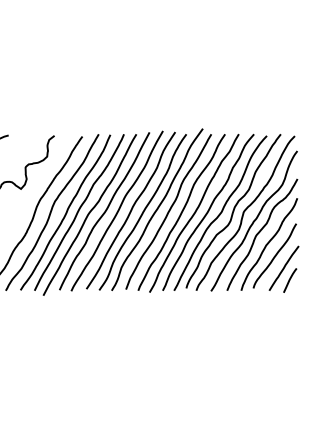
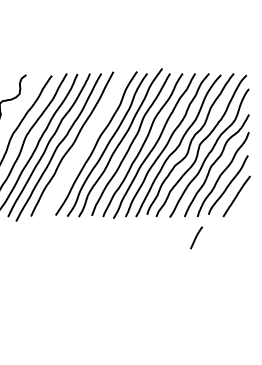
curve: (117, 210) -> (84, 143), removed
curve: (290, 280) -> (196, 237), moved

